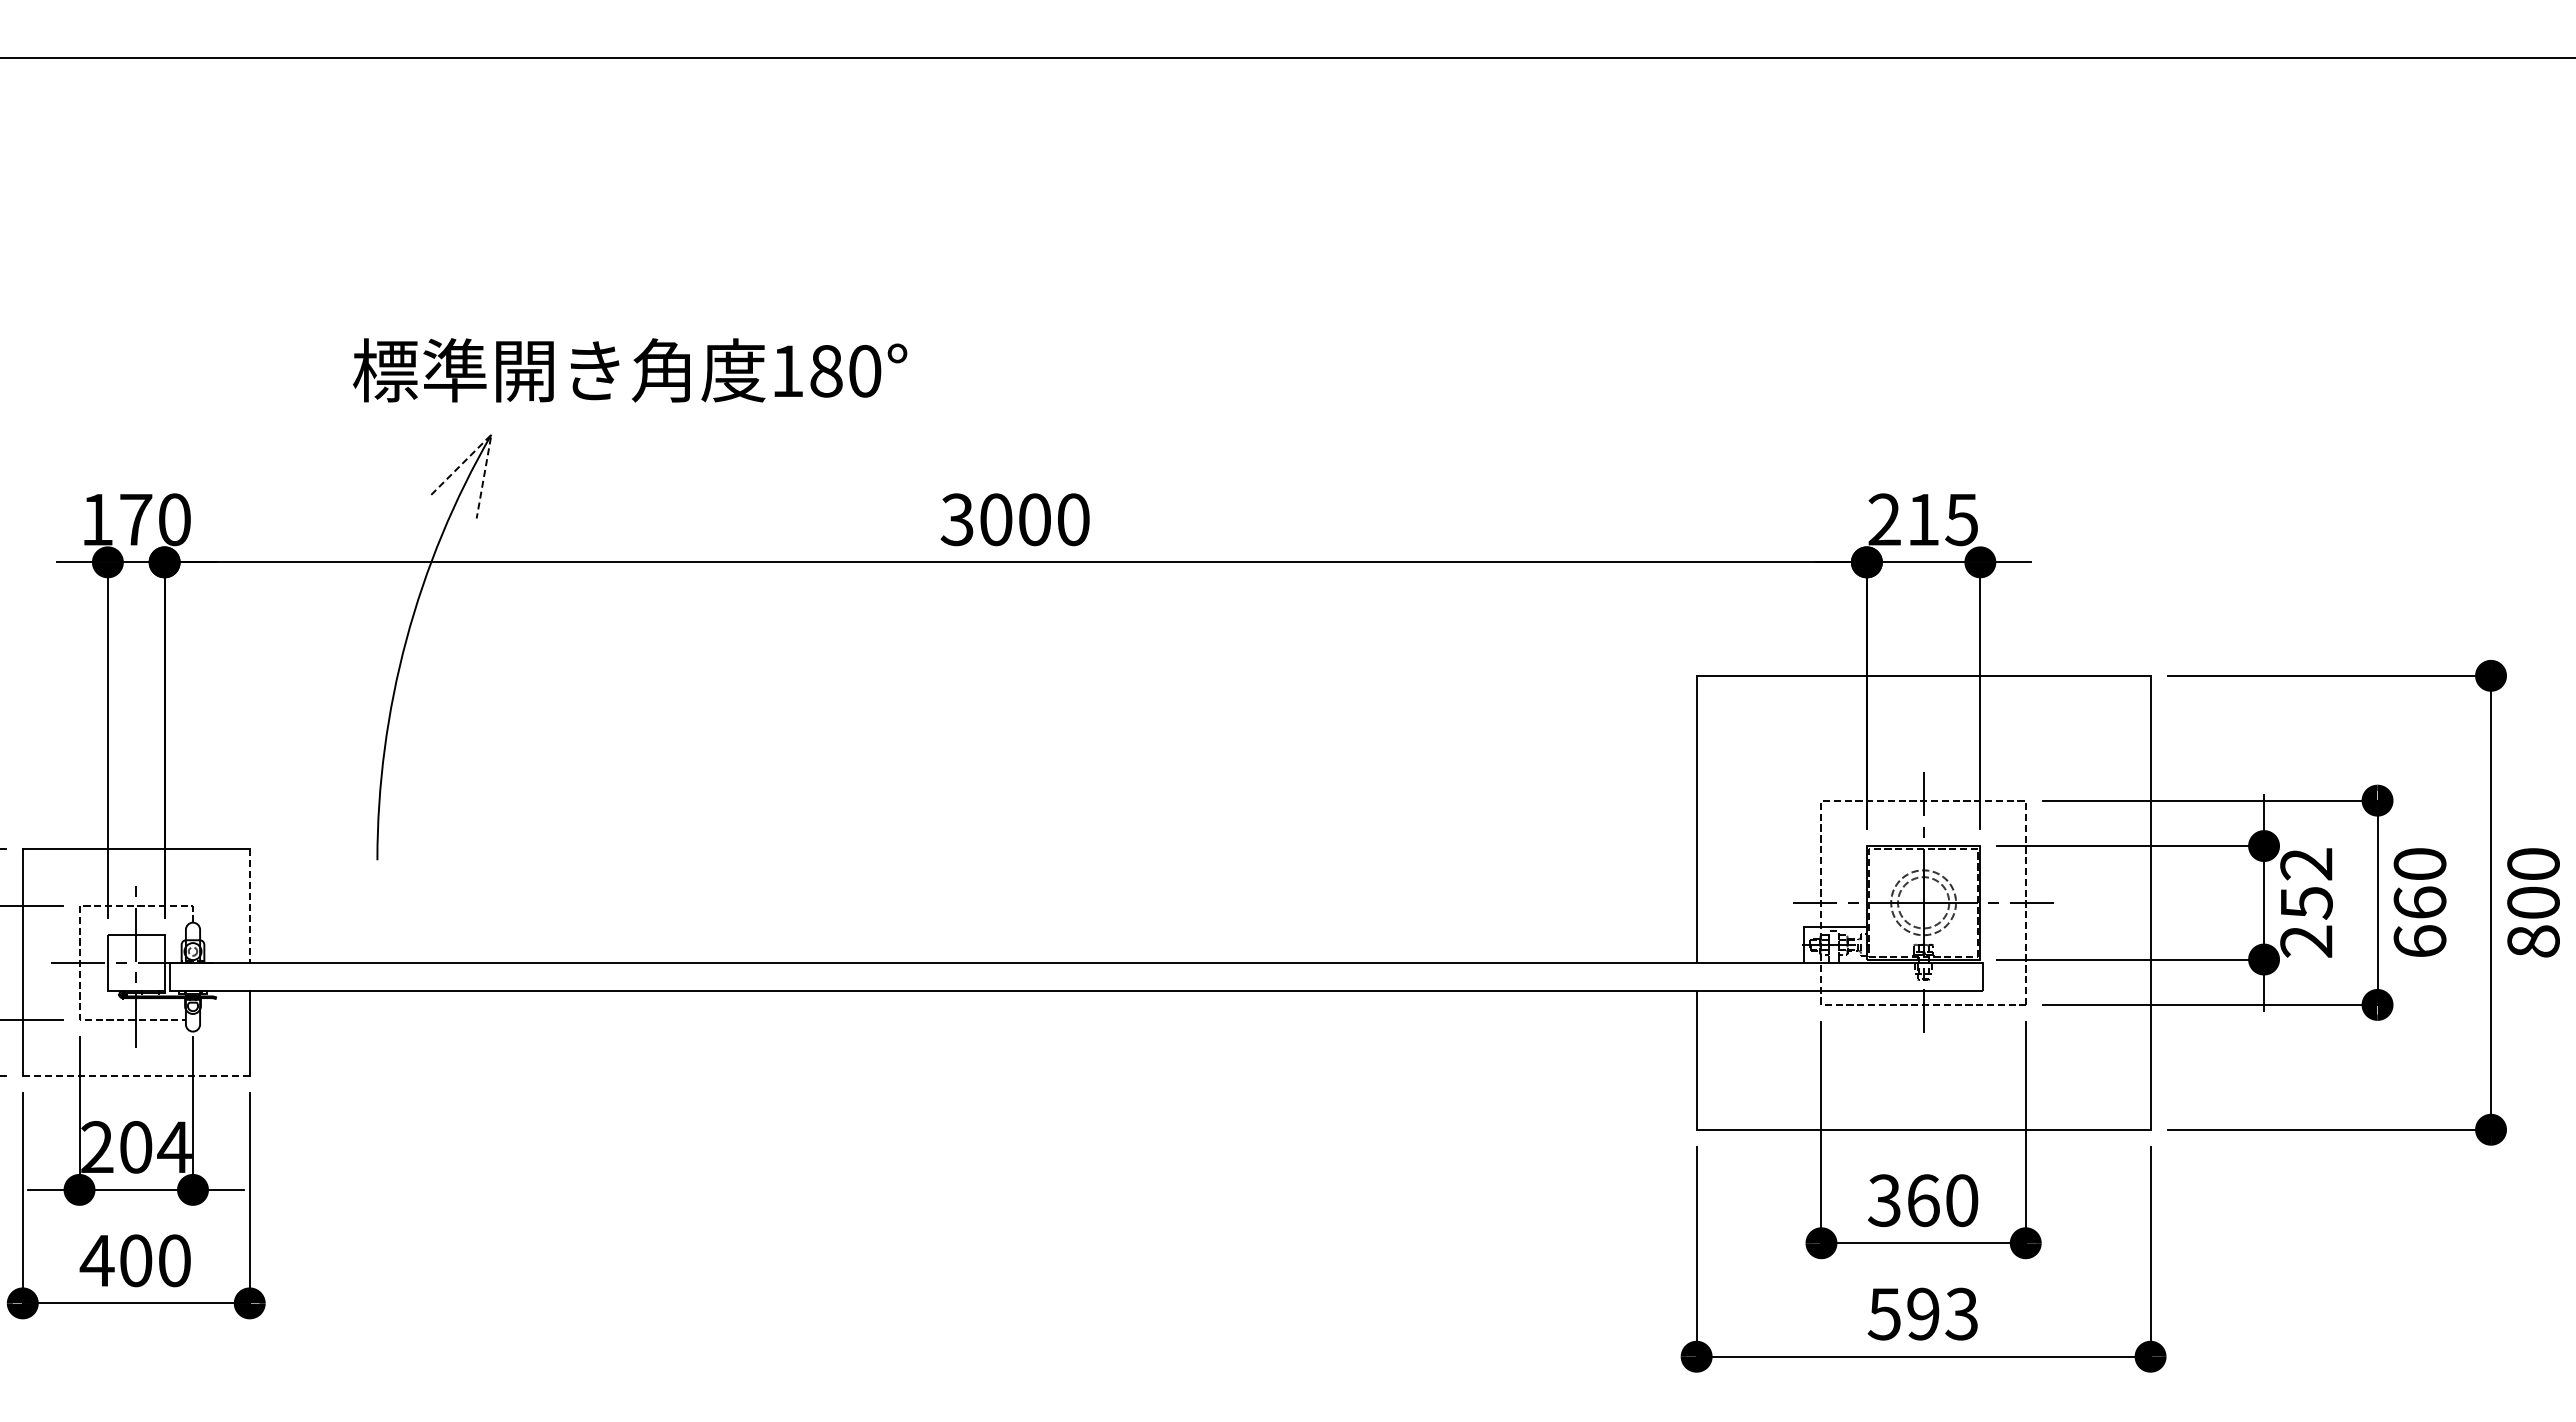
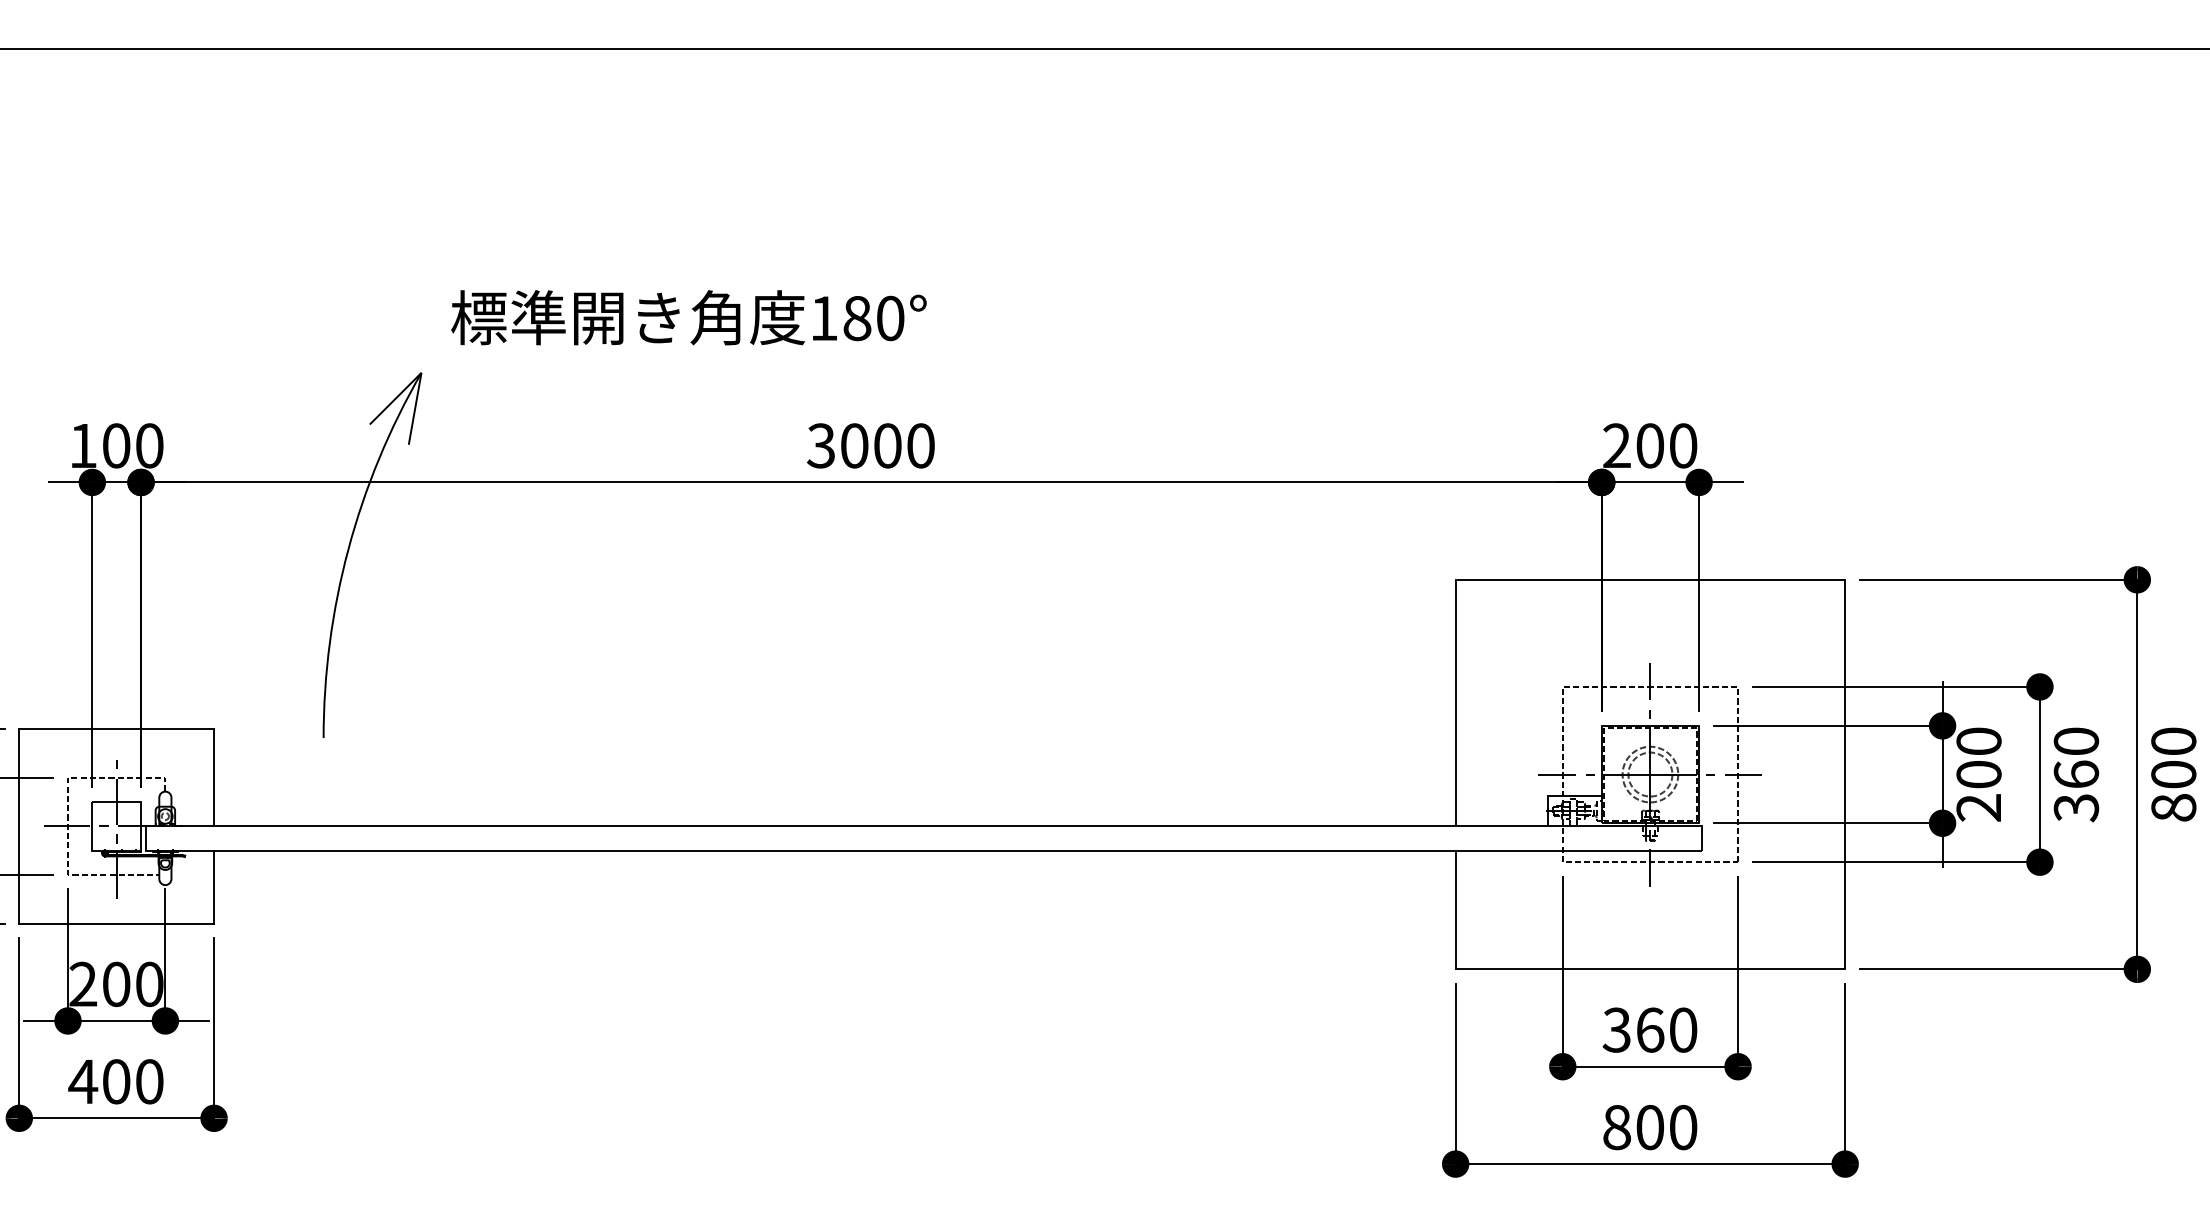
text: (630, 370) -> (689, 317), moved
line: (491, 434) -> (421, 372), dashed -> solid
text: (136, 519) -> (116, 445), 170 -> 100
text: (1942, 519) -> (1666, 445), 215 -> 200
text: (2306, 883) -> (1978, 758), 252 -> 200
line: (249, 906) -> (213, 777), dashed -> solid
text: (2419, 941) -> (2075, 807), 660 -> 360
line: (135, 1076) -> (116, 923), dashed -> solid
text: (174, 1147) -> (149, 984), 204 -> 200
text: (1922, 1313) -> (1649, 1127), 593 -> 800

